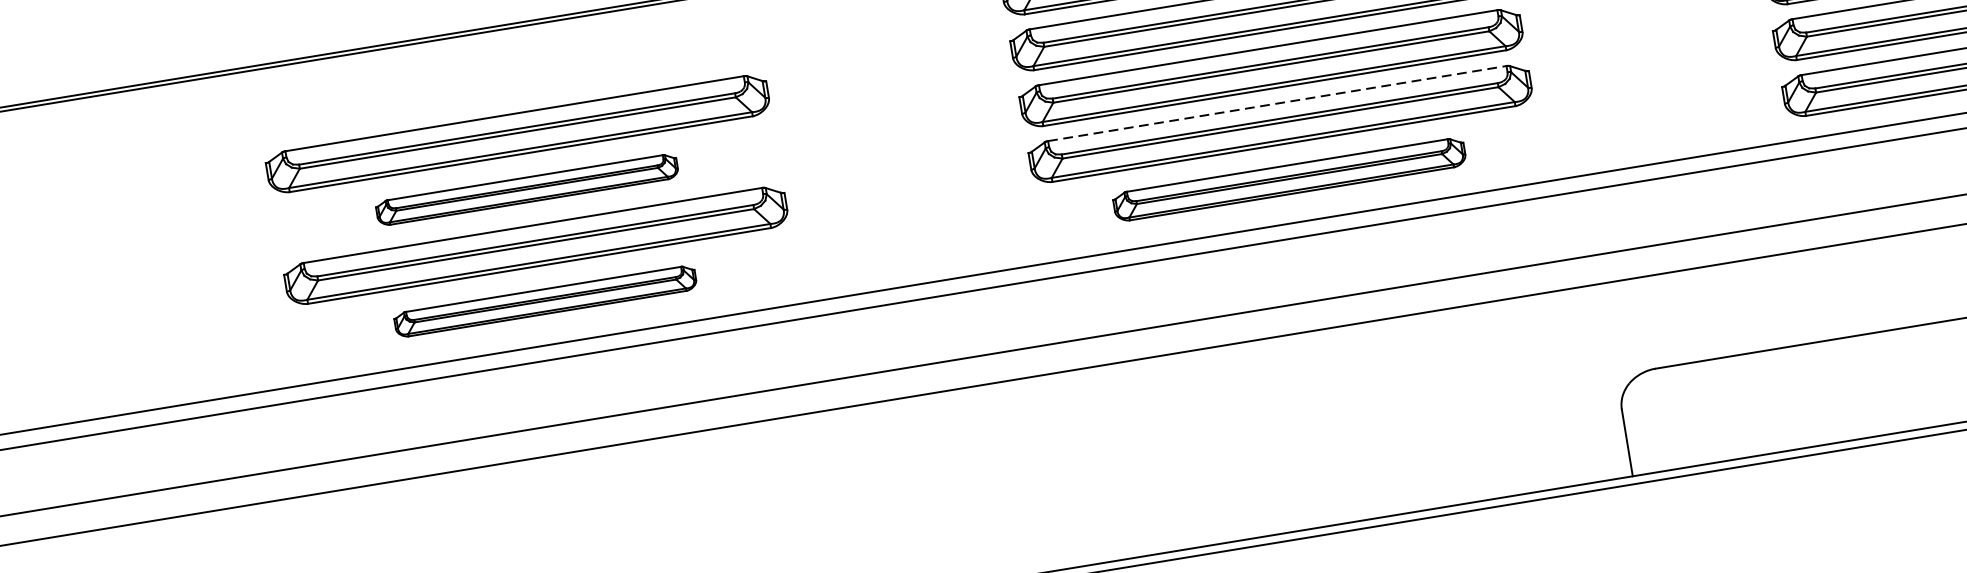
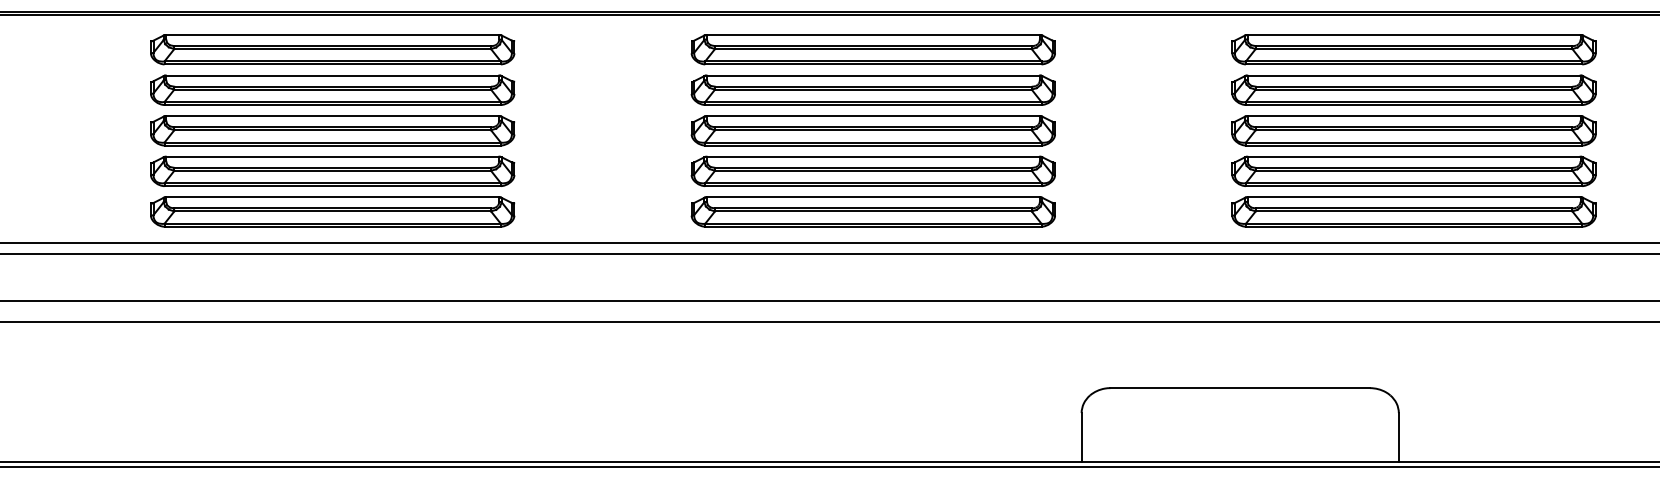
part: (508, 77) -> (332, 49), added
line: (1277, 103) -> (873, 156), dashed -> solid
part: (1288, 179) -> (872, 211), size x1.43
part: (526, 189) -> (332, 130), size x1.67
part: (545, 300) -> (332, 211), size x1.67

